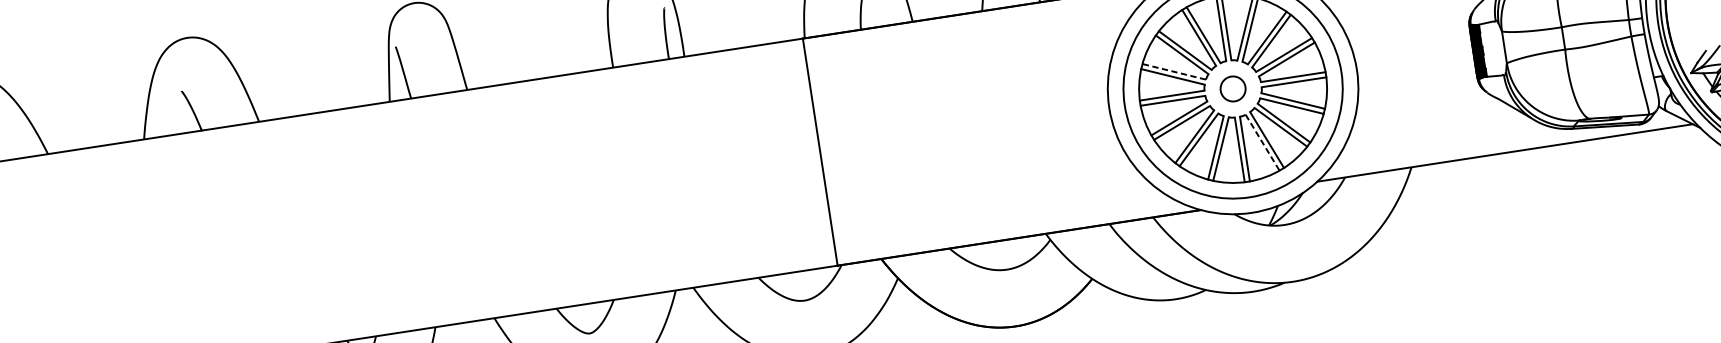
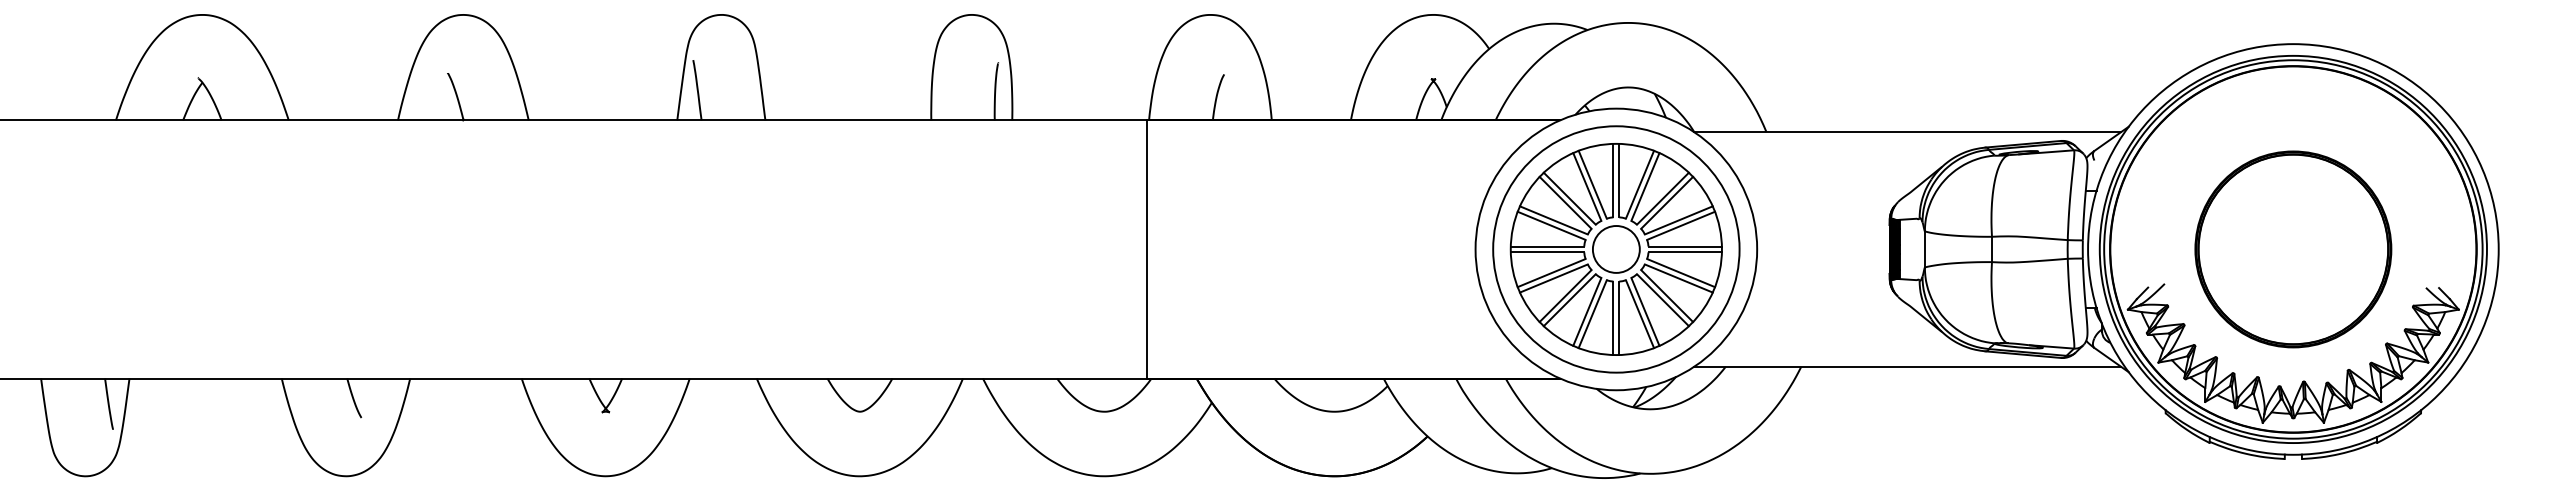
line: (1173, 71) -> (1553, 220), dashed -> solid
circle: (1232, 89) -> (1615, 249), size x1.67
line: (1263, 142) -> (1640, 314), dashed -> solid

